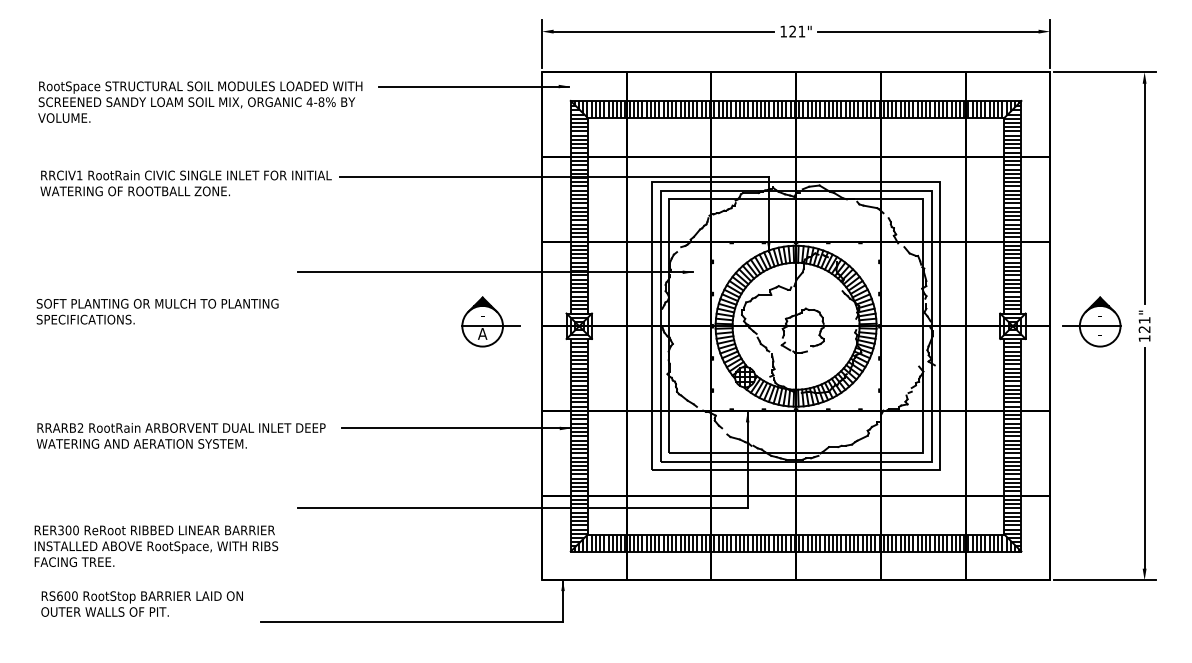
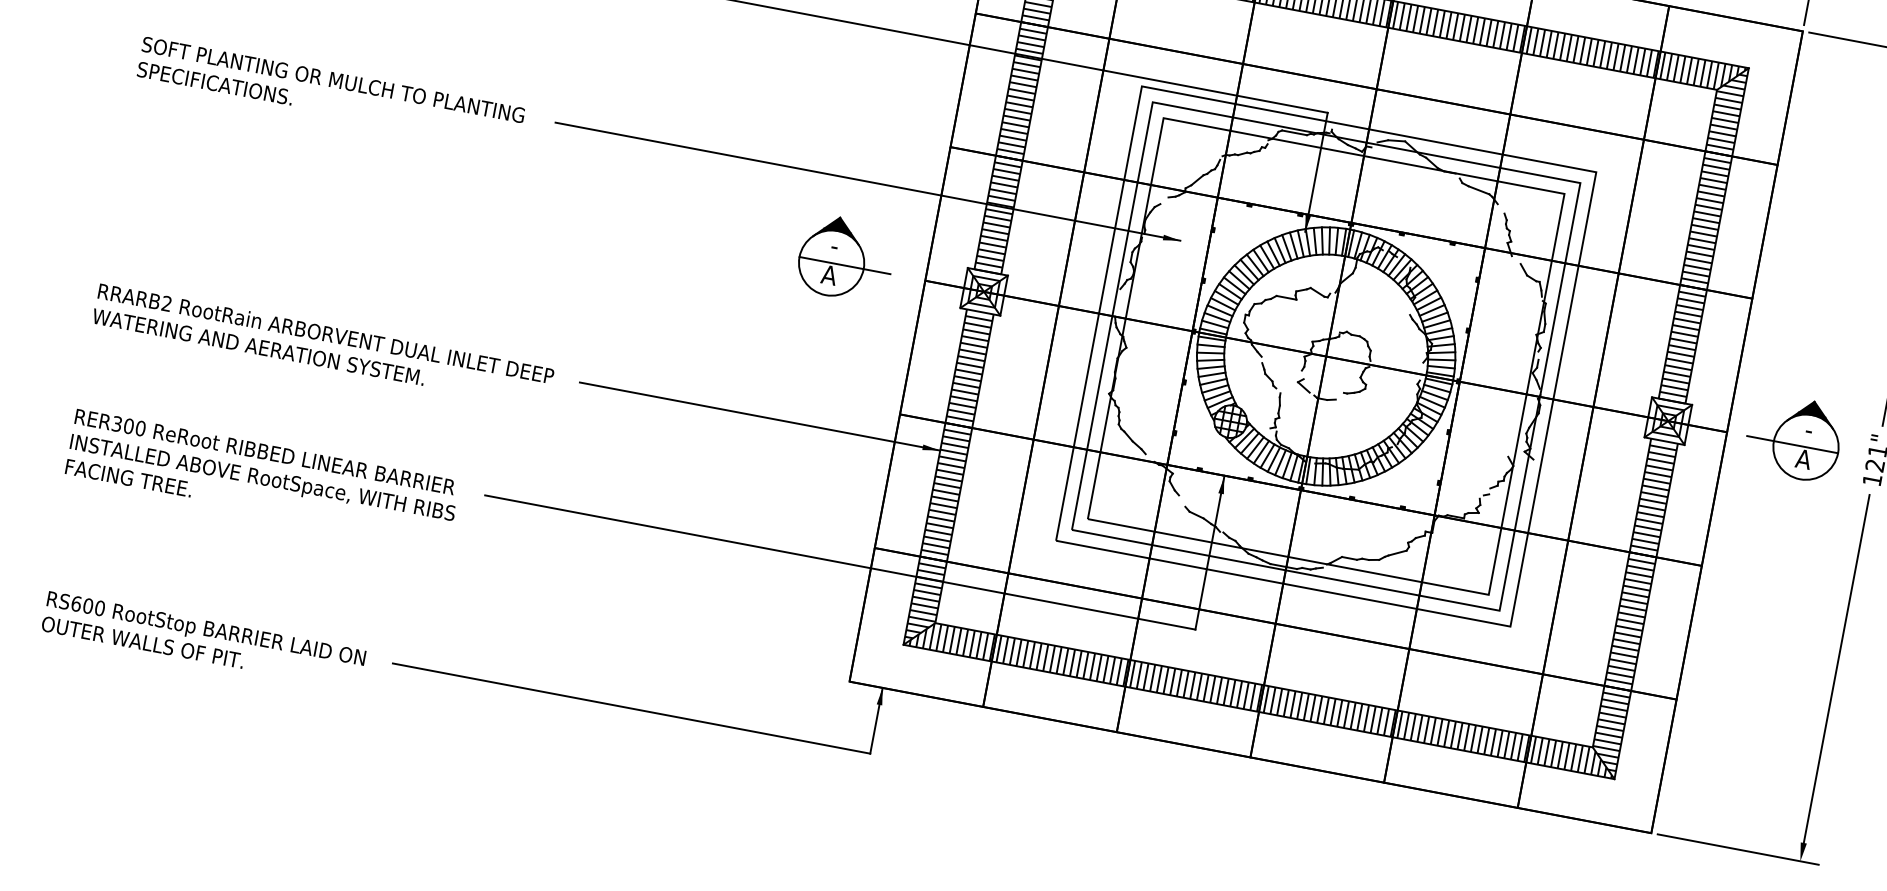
text: (157, 311) -> (330, 92), moved
text: (1099, 333) -> (1802, 458), - -> A
text: (156, 545) -> (263, 476), moved
text: (141, 603) -> (202, 639), moved

